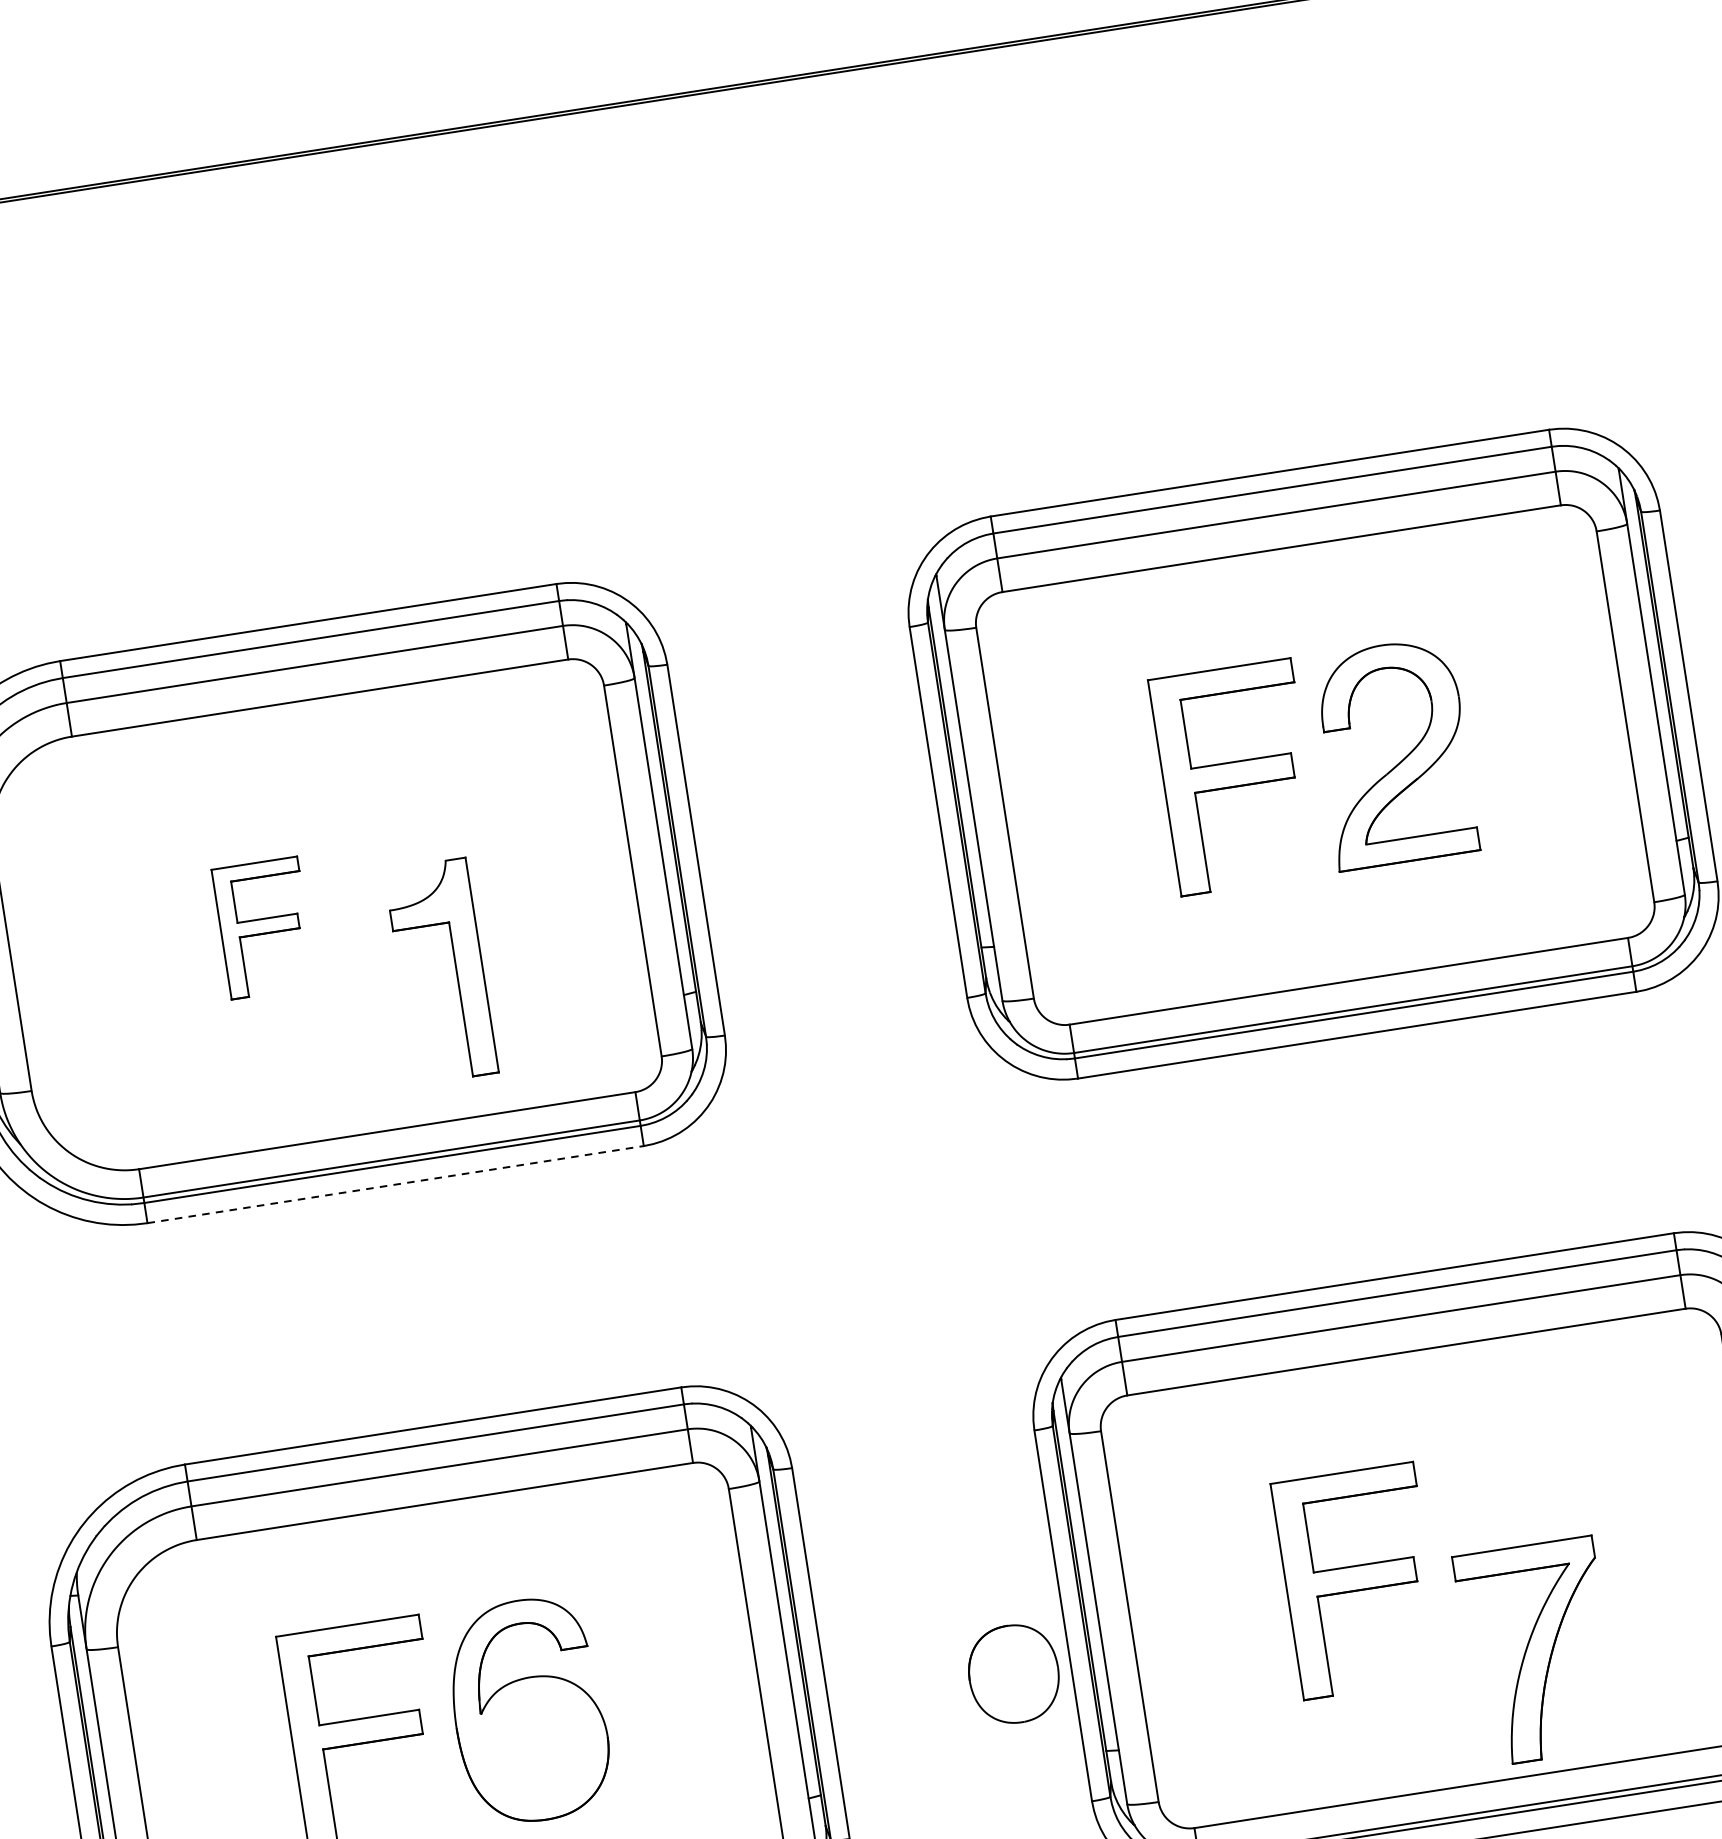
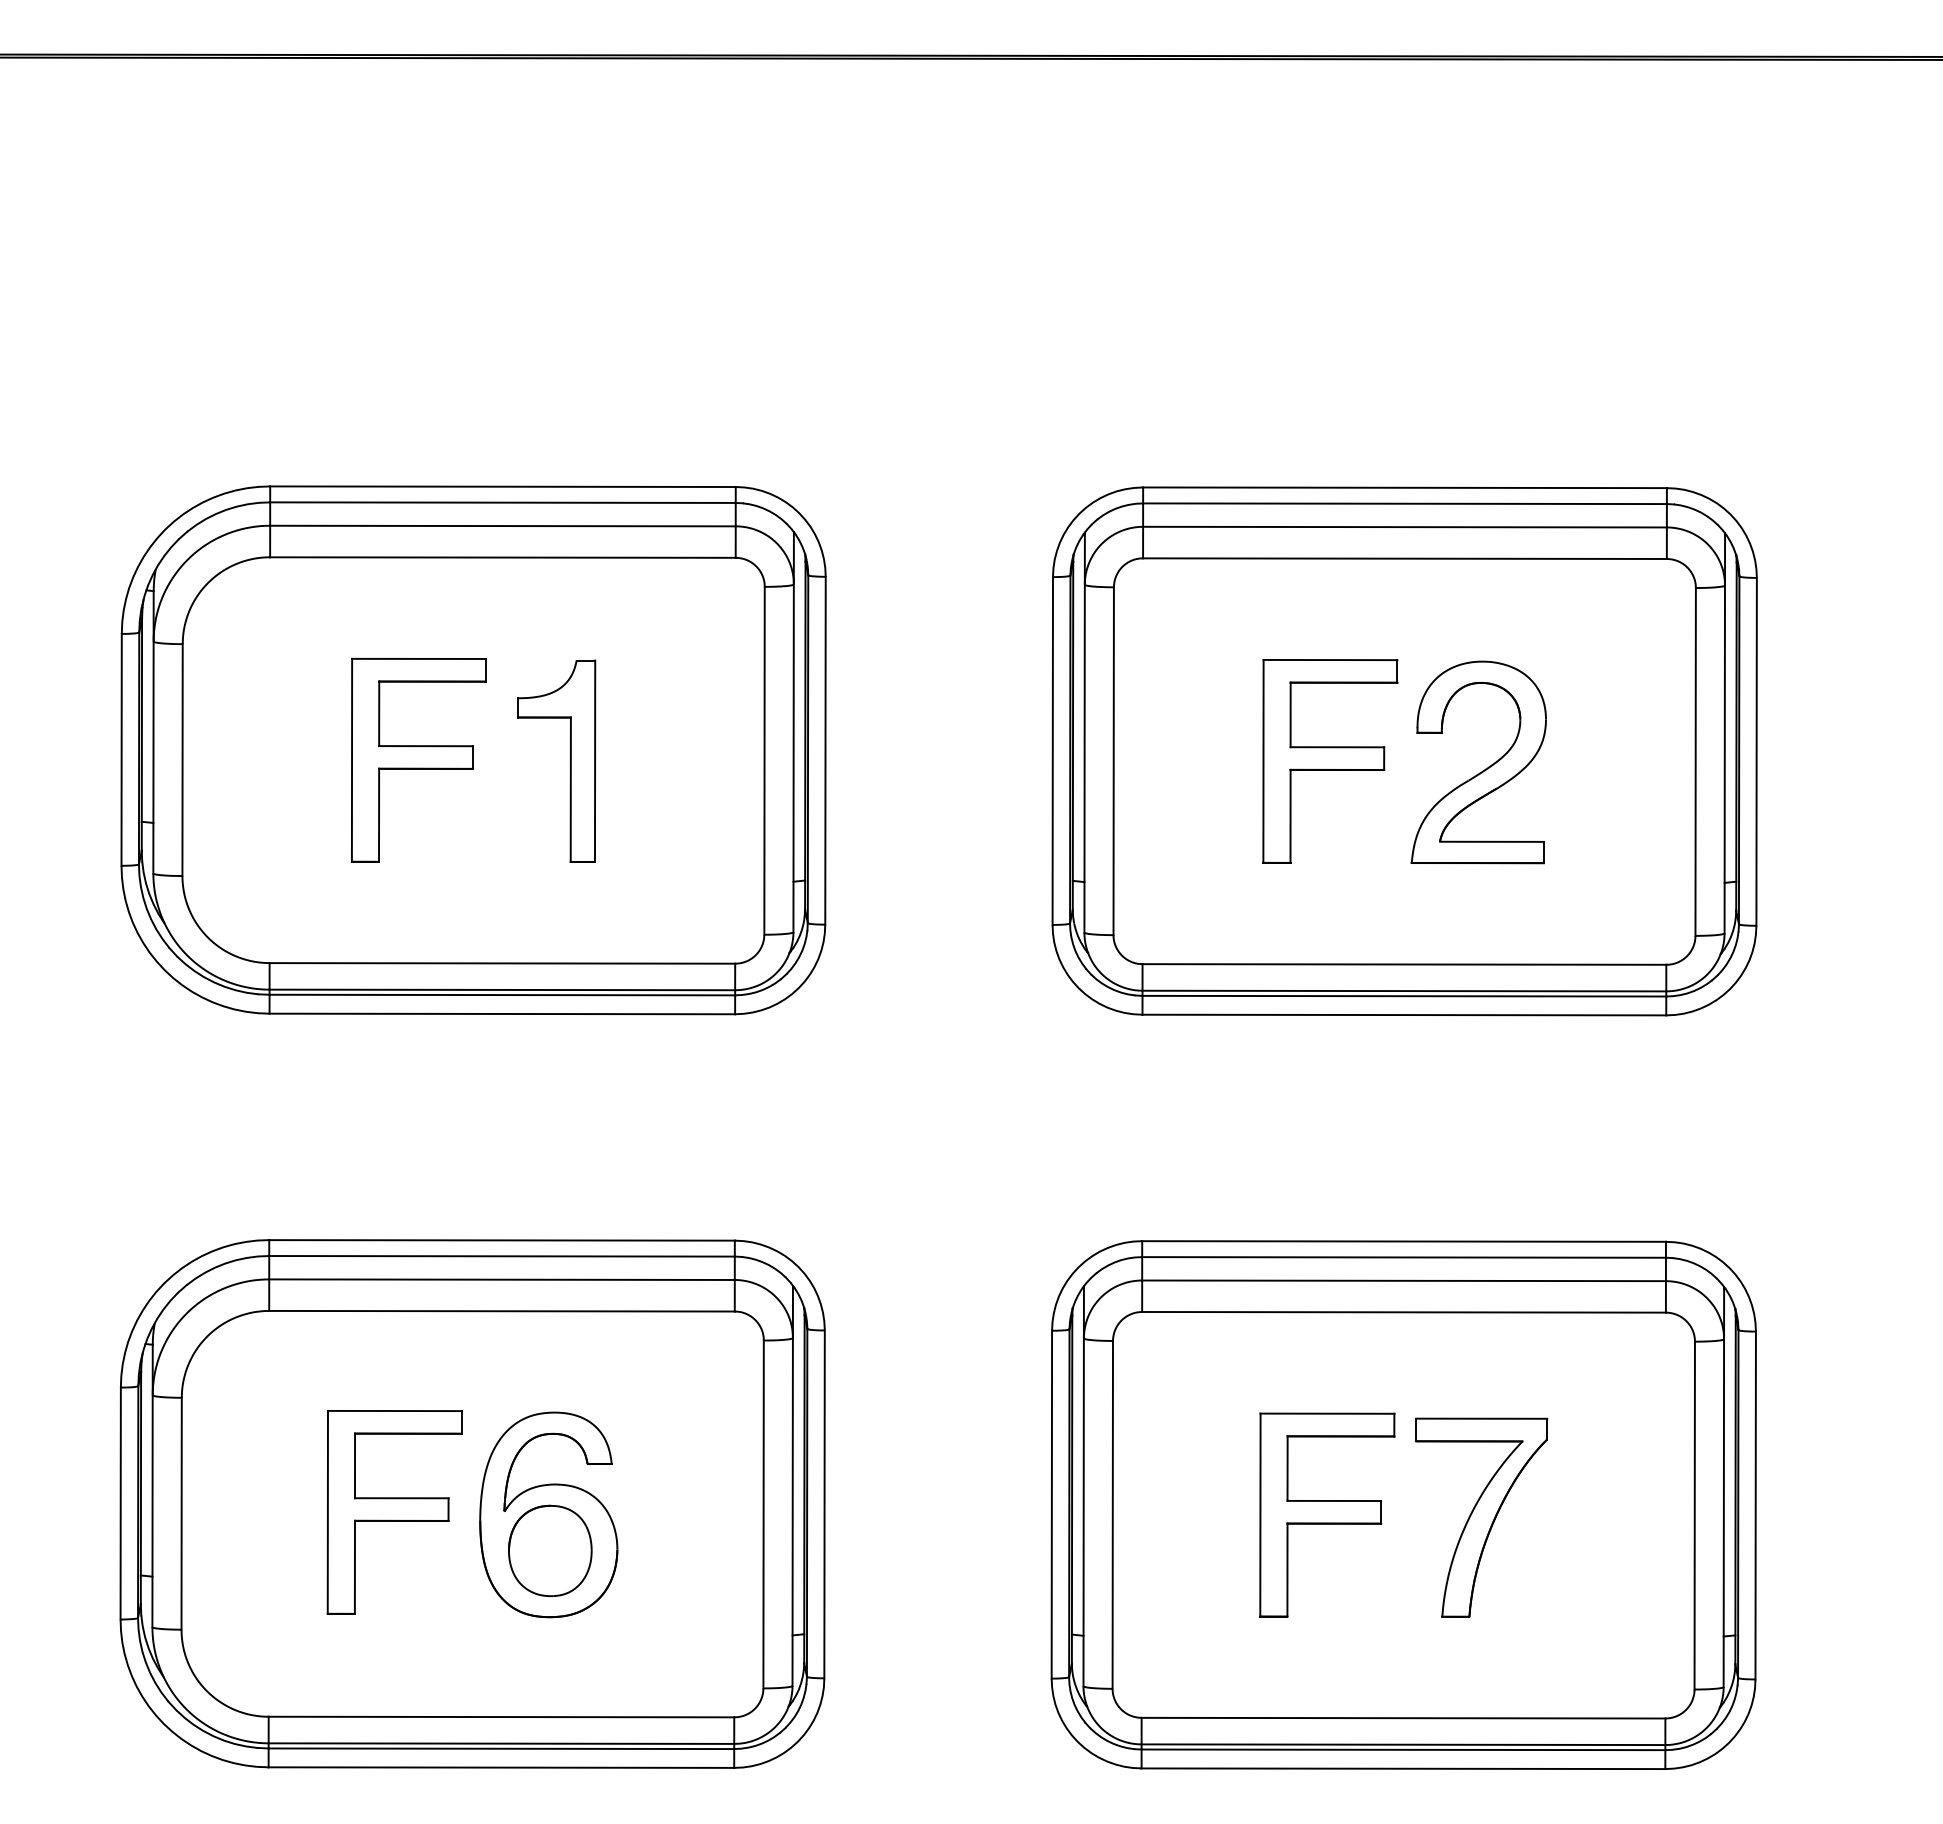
part: (263, 927) -> (418, 759), size x1.67
part: (455, 968) -> (570, 760), moved
line: (395, 1184) -> (502, 1013), dashed -> solid
part: (1537, 1651) -> (1481, 1517), moved
part: (1014, 1673) -> (550, 1550), moved

